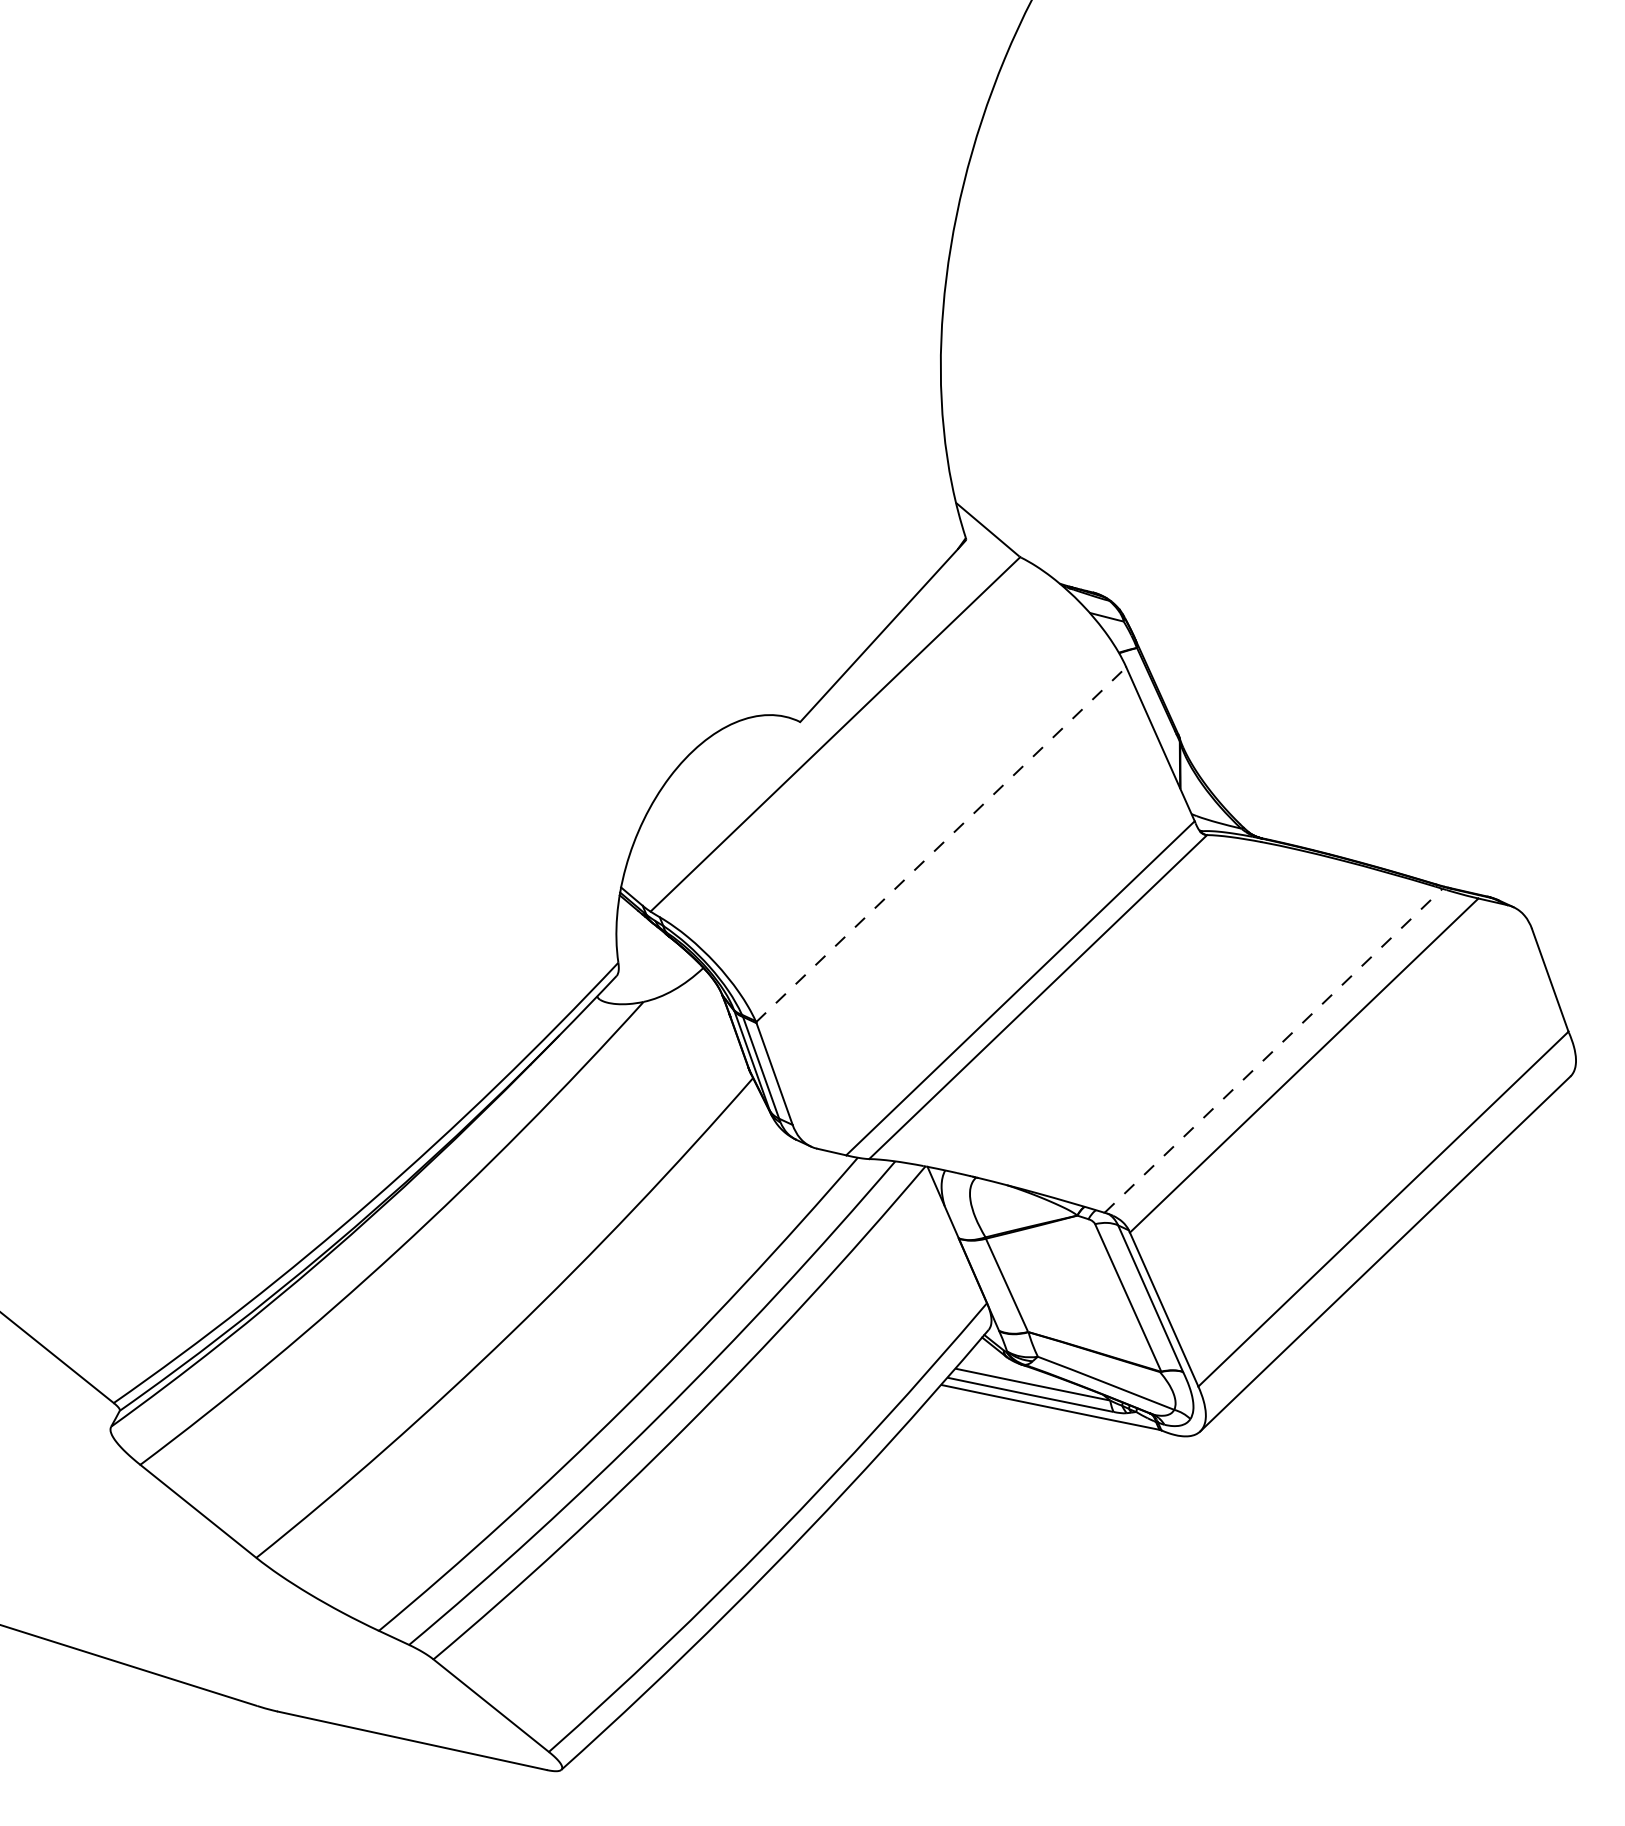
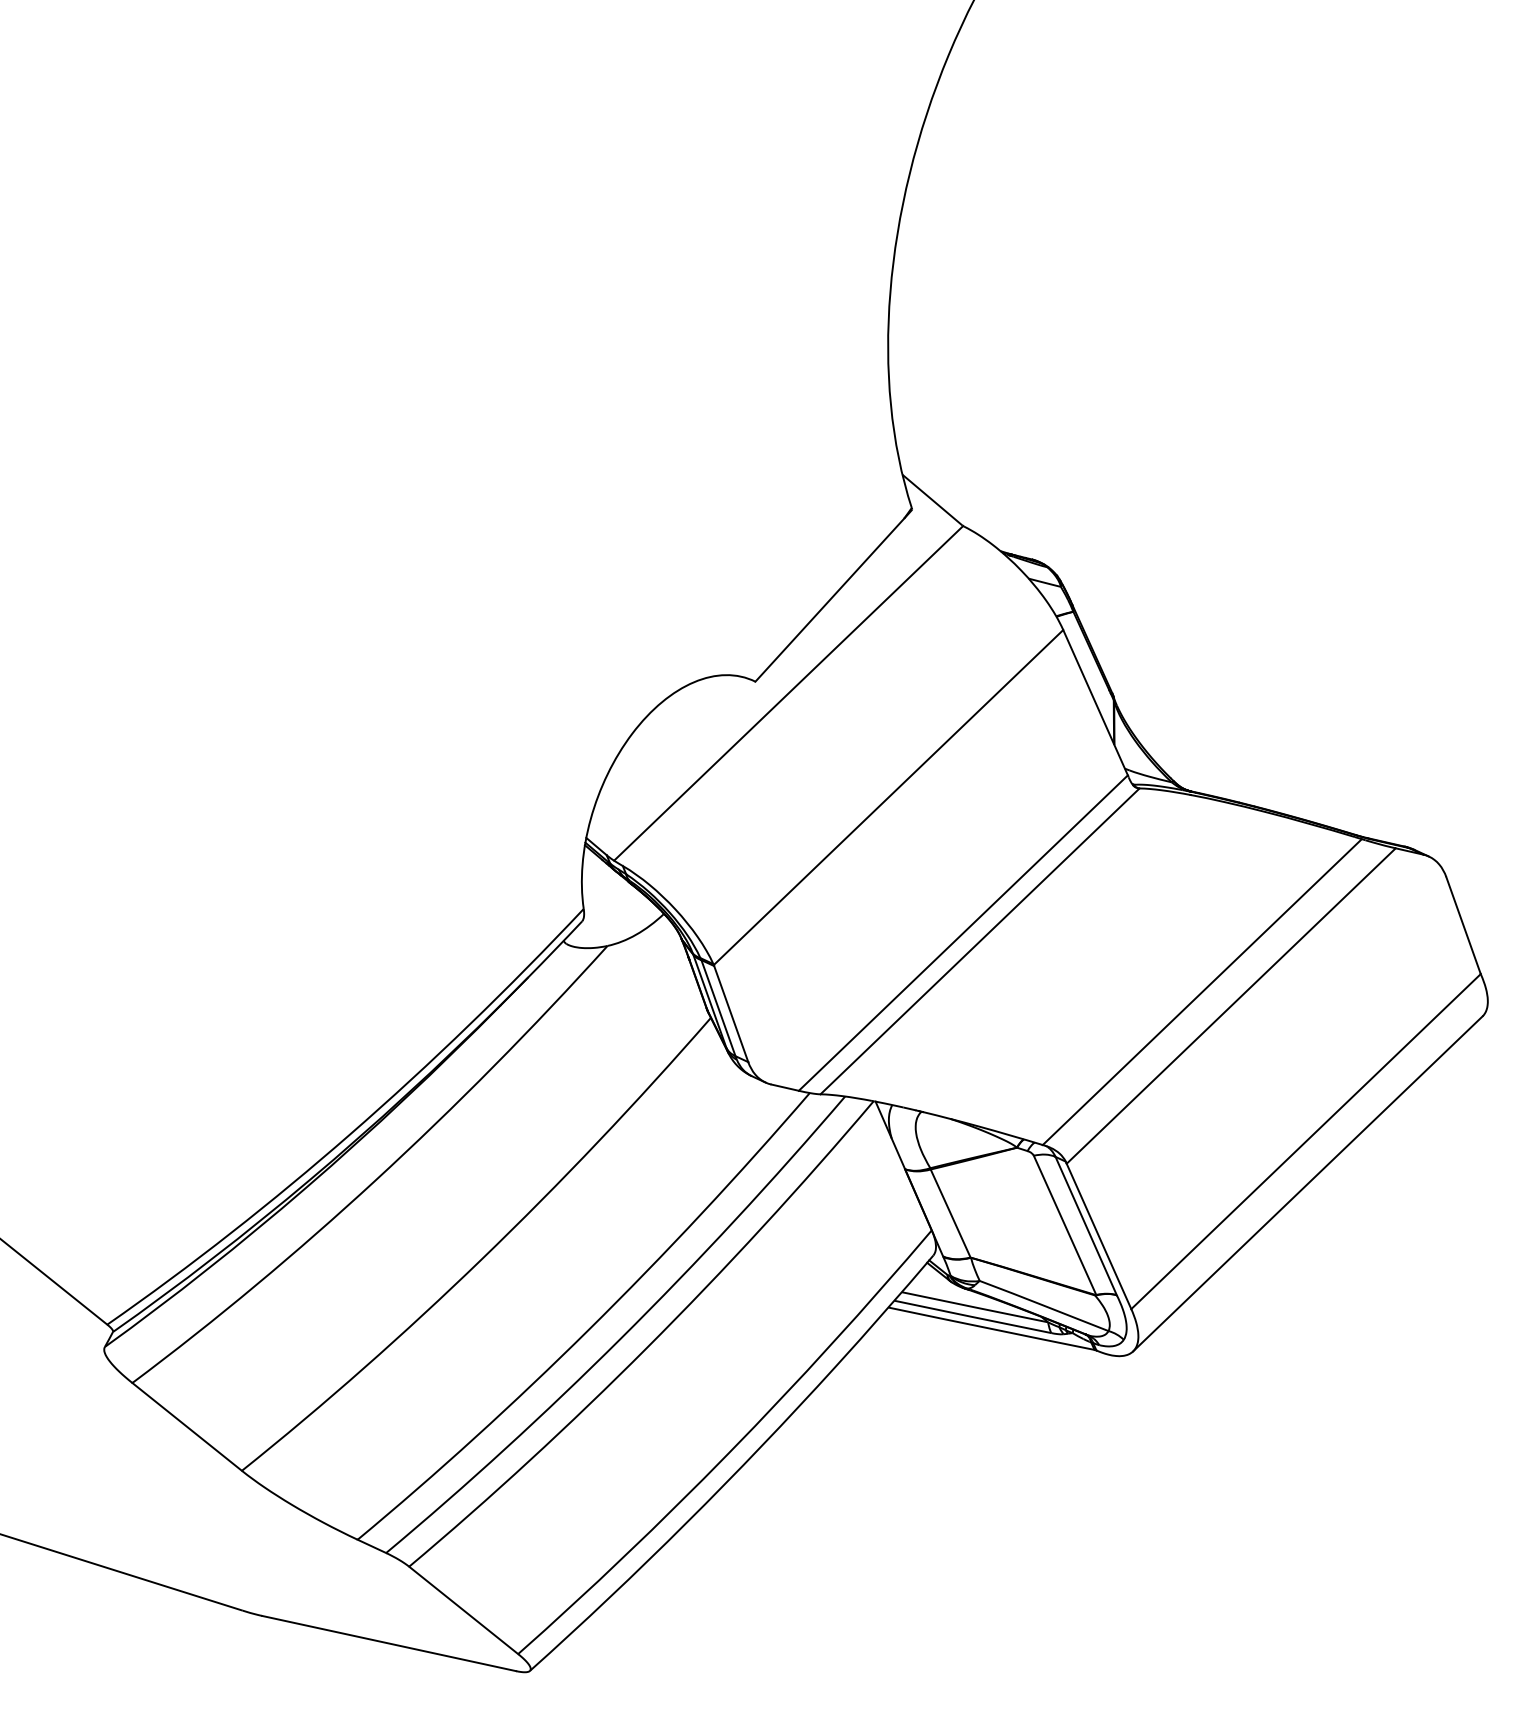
line: (941, 844) -> (888, 797), dashed -> solid
line: (1273, 1051) -> (1202, 992), dashed -> solid

